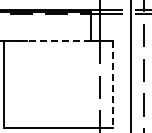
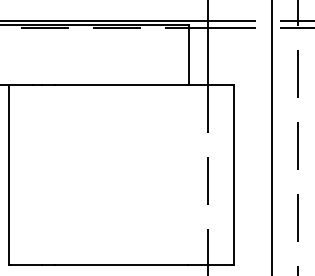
line: (58, 40) -> (121, 84), dashed -> solid
line: (112, 84) -> (233, 175), dashed -> solid

